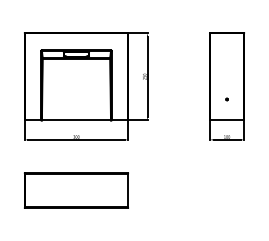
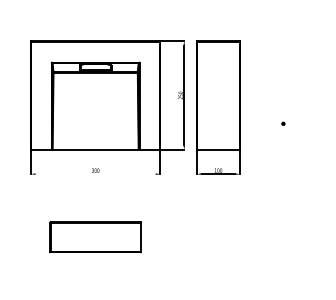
part: (227, 86) -> (218, 107), moved
line: (76, 140) -> (95, 174), removed
part: (76, 190) -> (95, 237), size x0.7

